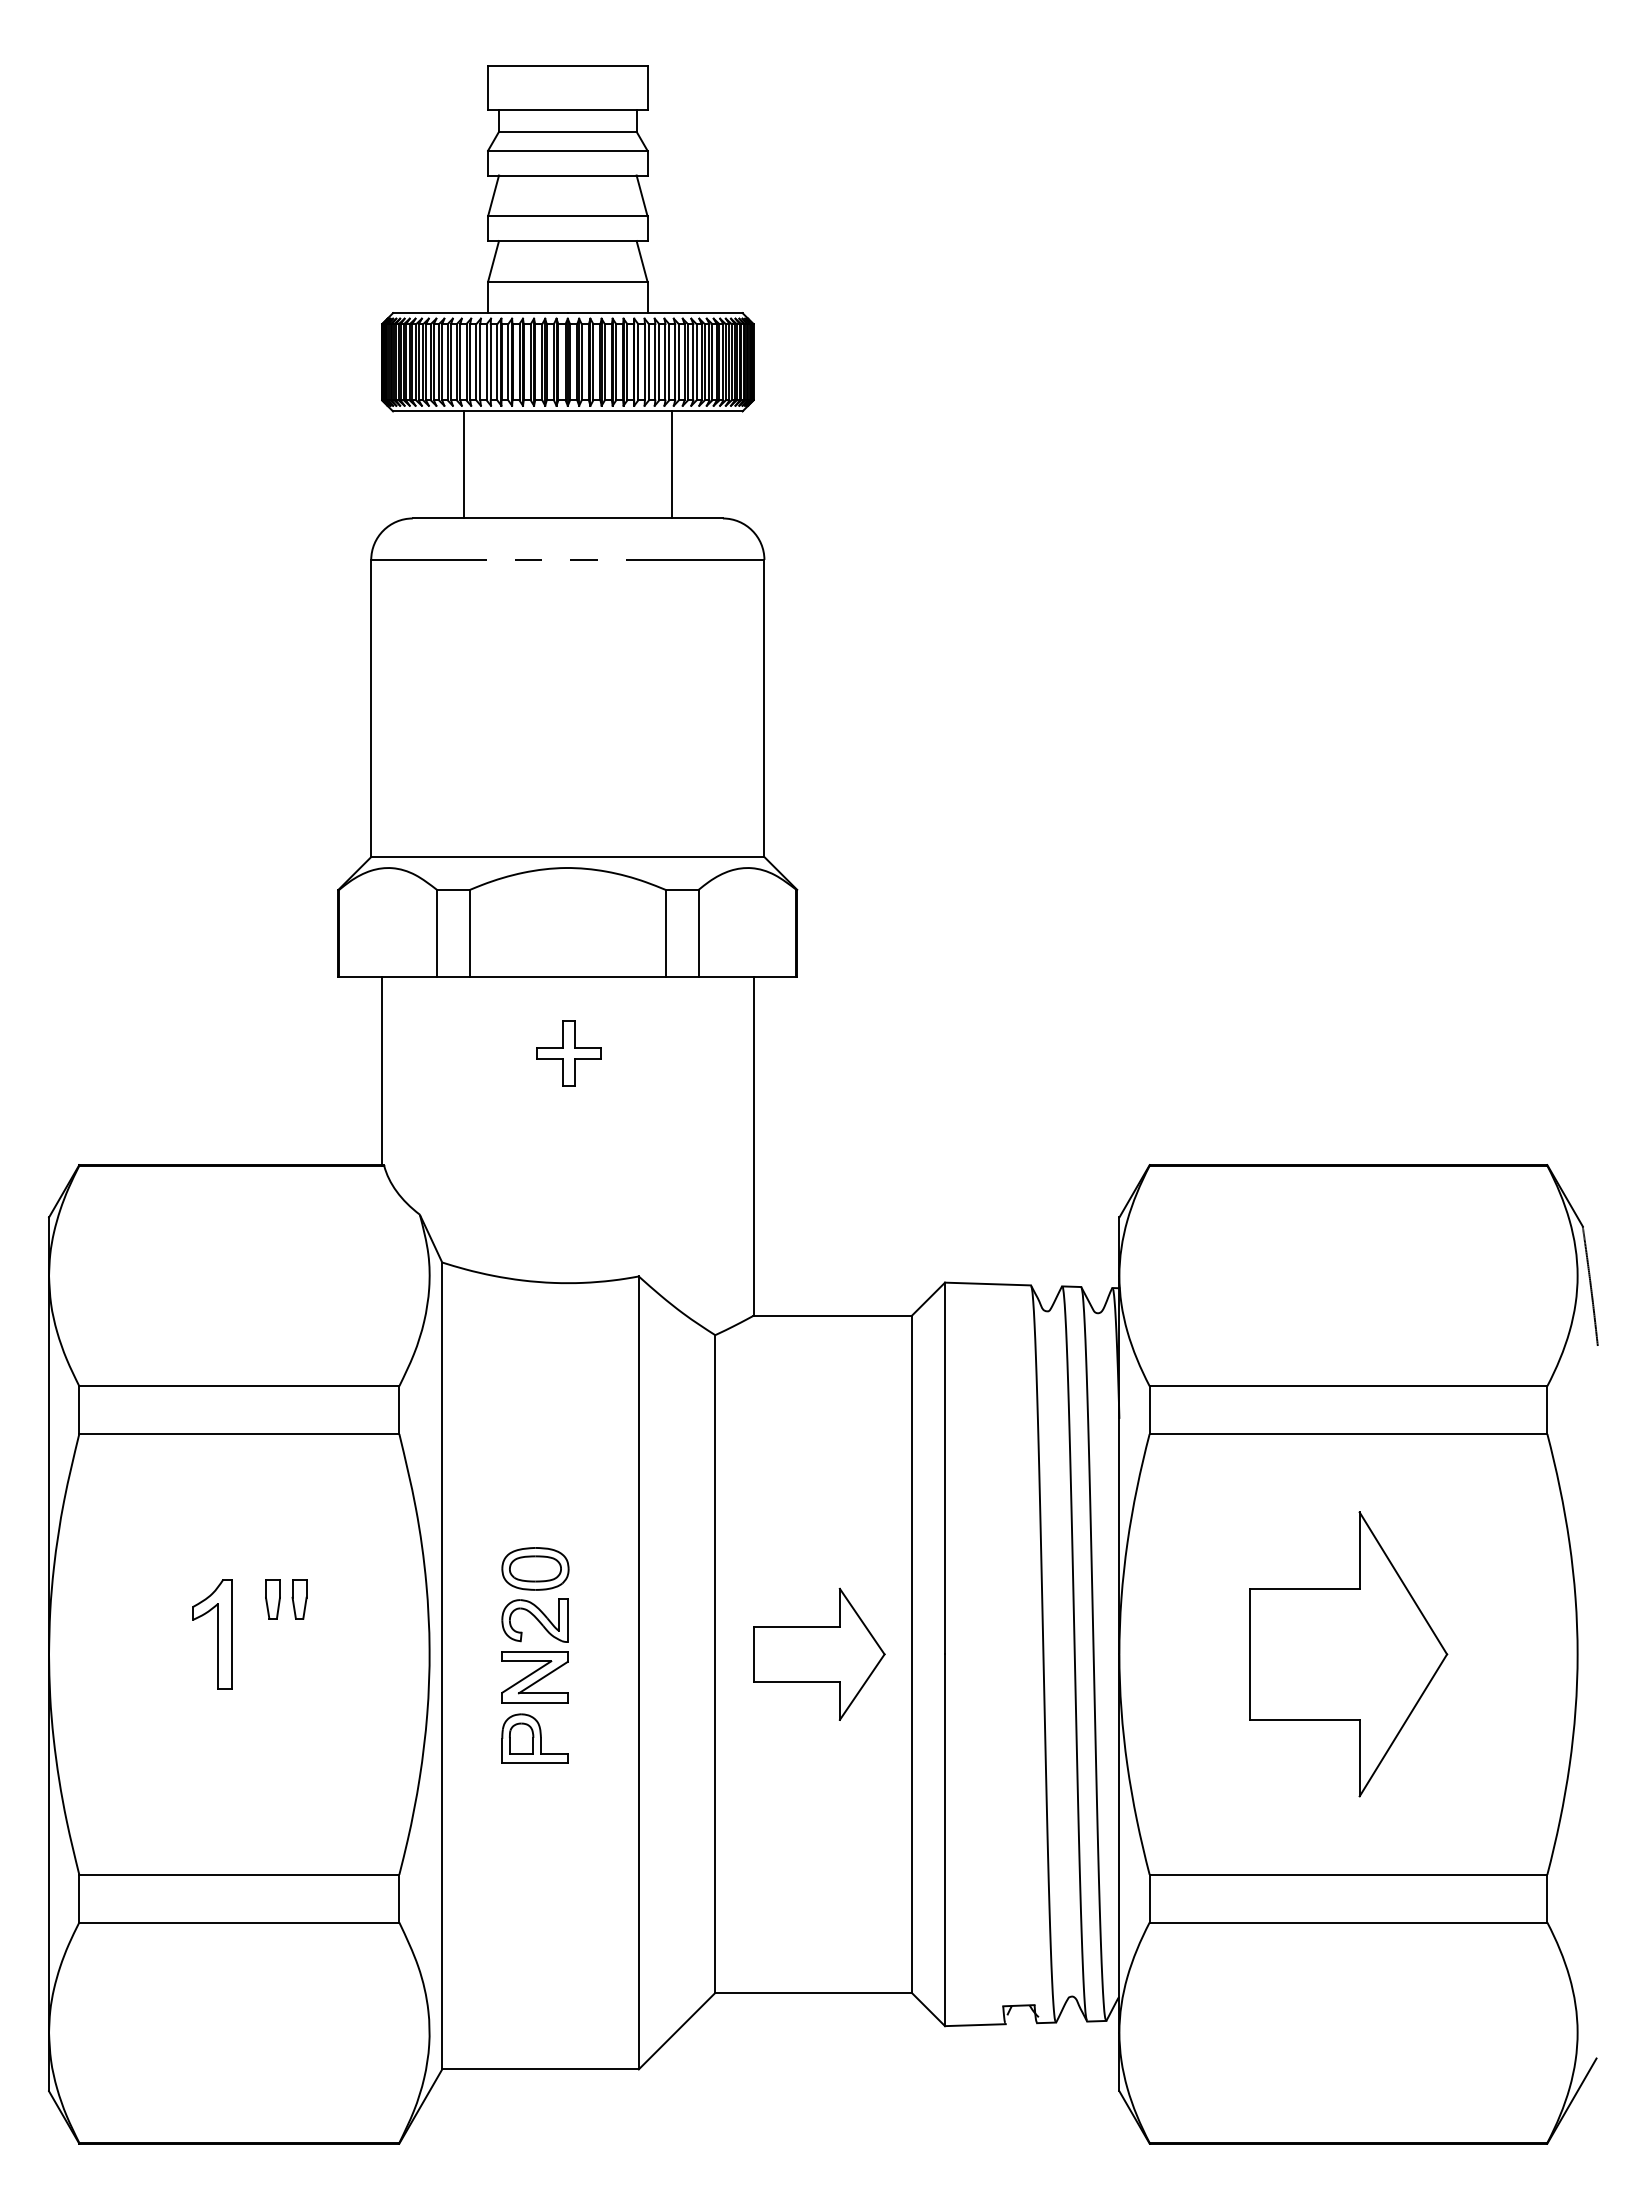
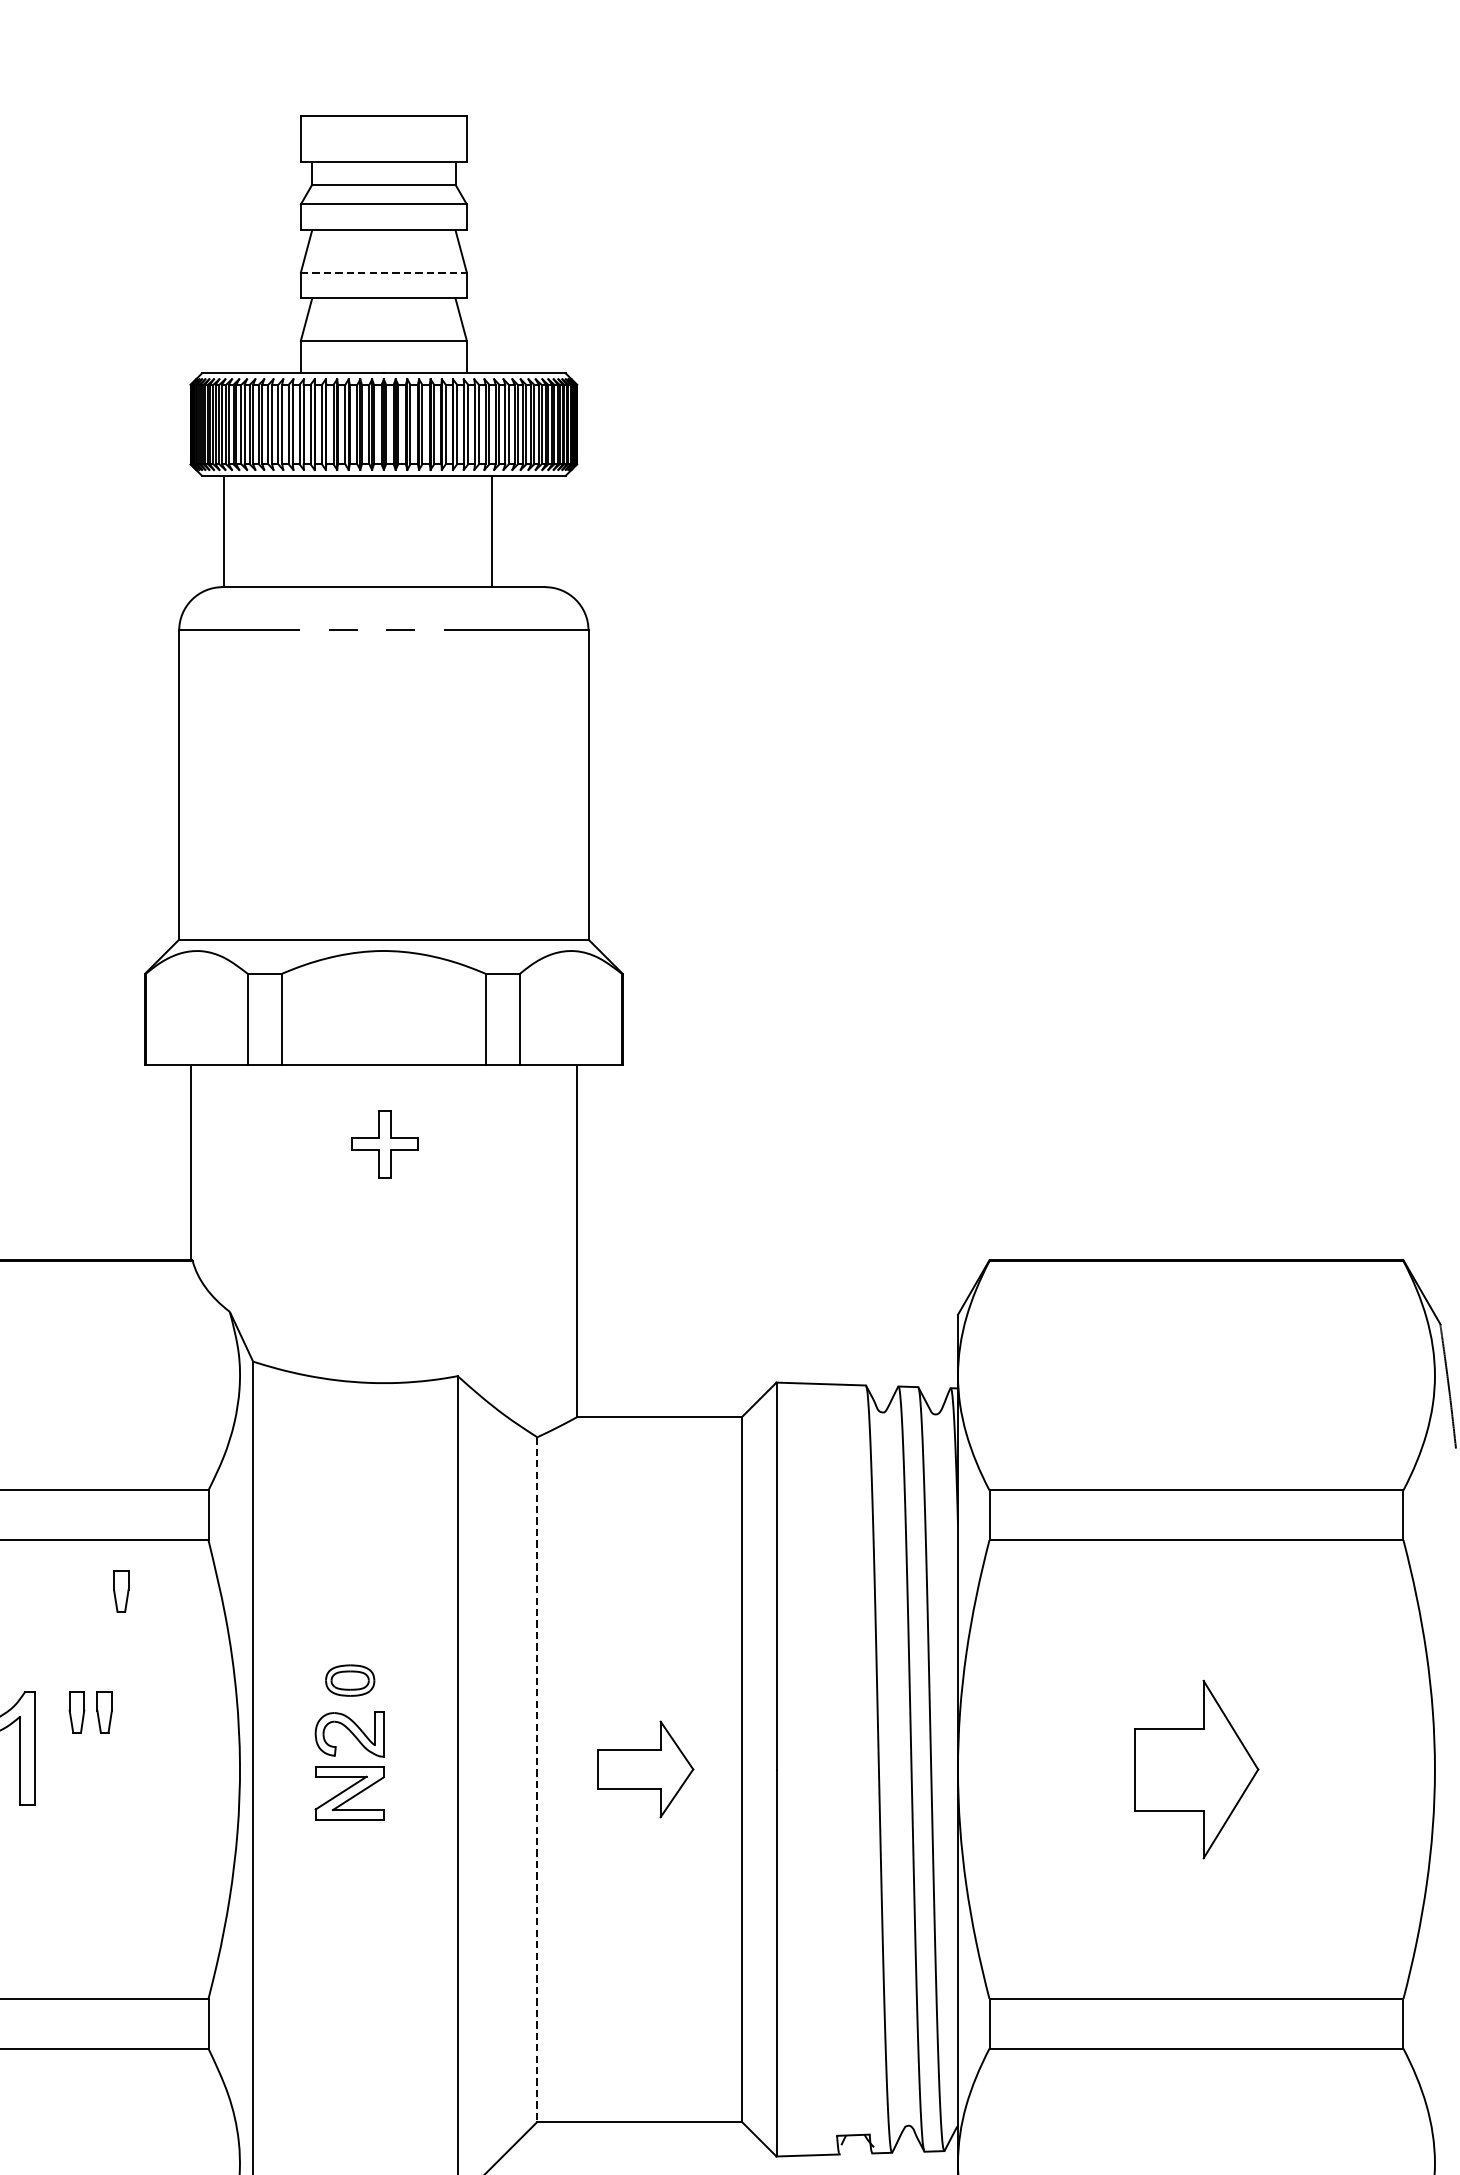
line: (567, 216) -> (383, 272), solid -> dashed
line: (464, 464) -> (224, 530), moved
part: (315, 1483) -> (121, 1591), added
part: (535, 1568) -> (350, 1680), size x0.7
part: (819, 1653) -> (645, 1768), size x0.7
part: (1348, 1654) -> (1196, 1769), size x0.6
line: (715, 1664) -> (537, 1780), solid -> dashed
part: (534, 1738) -> (349, 1857), removed

